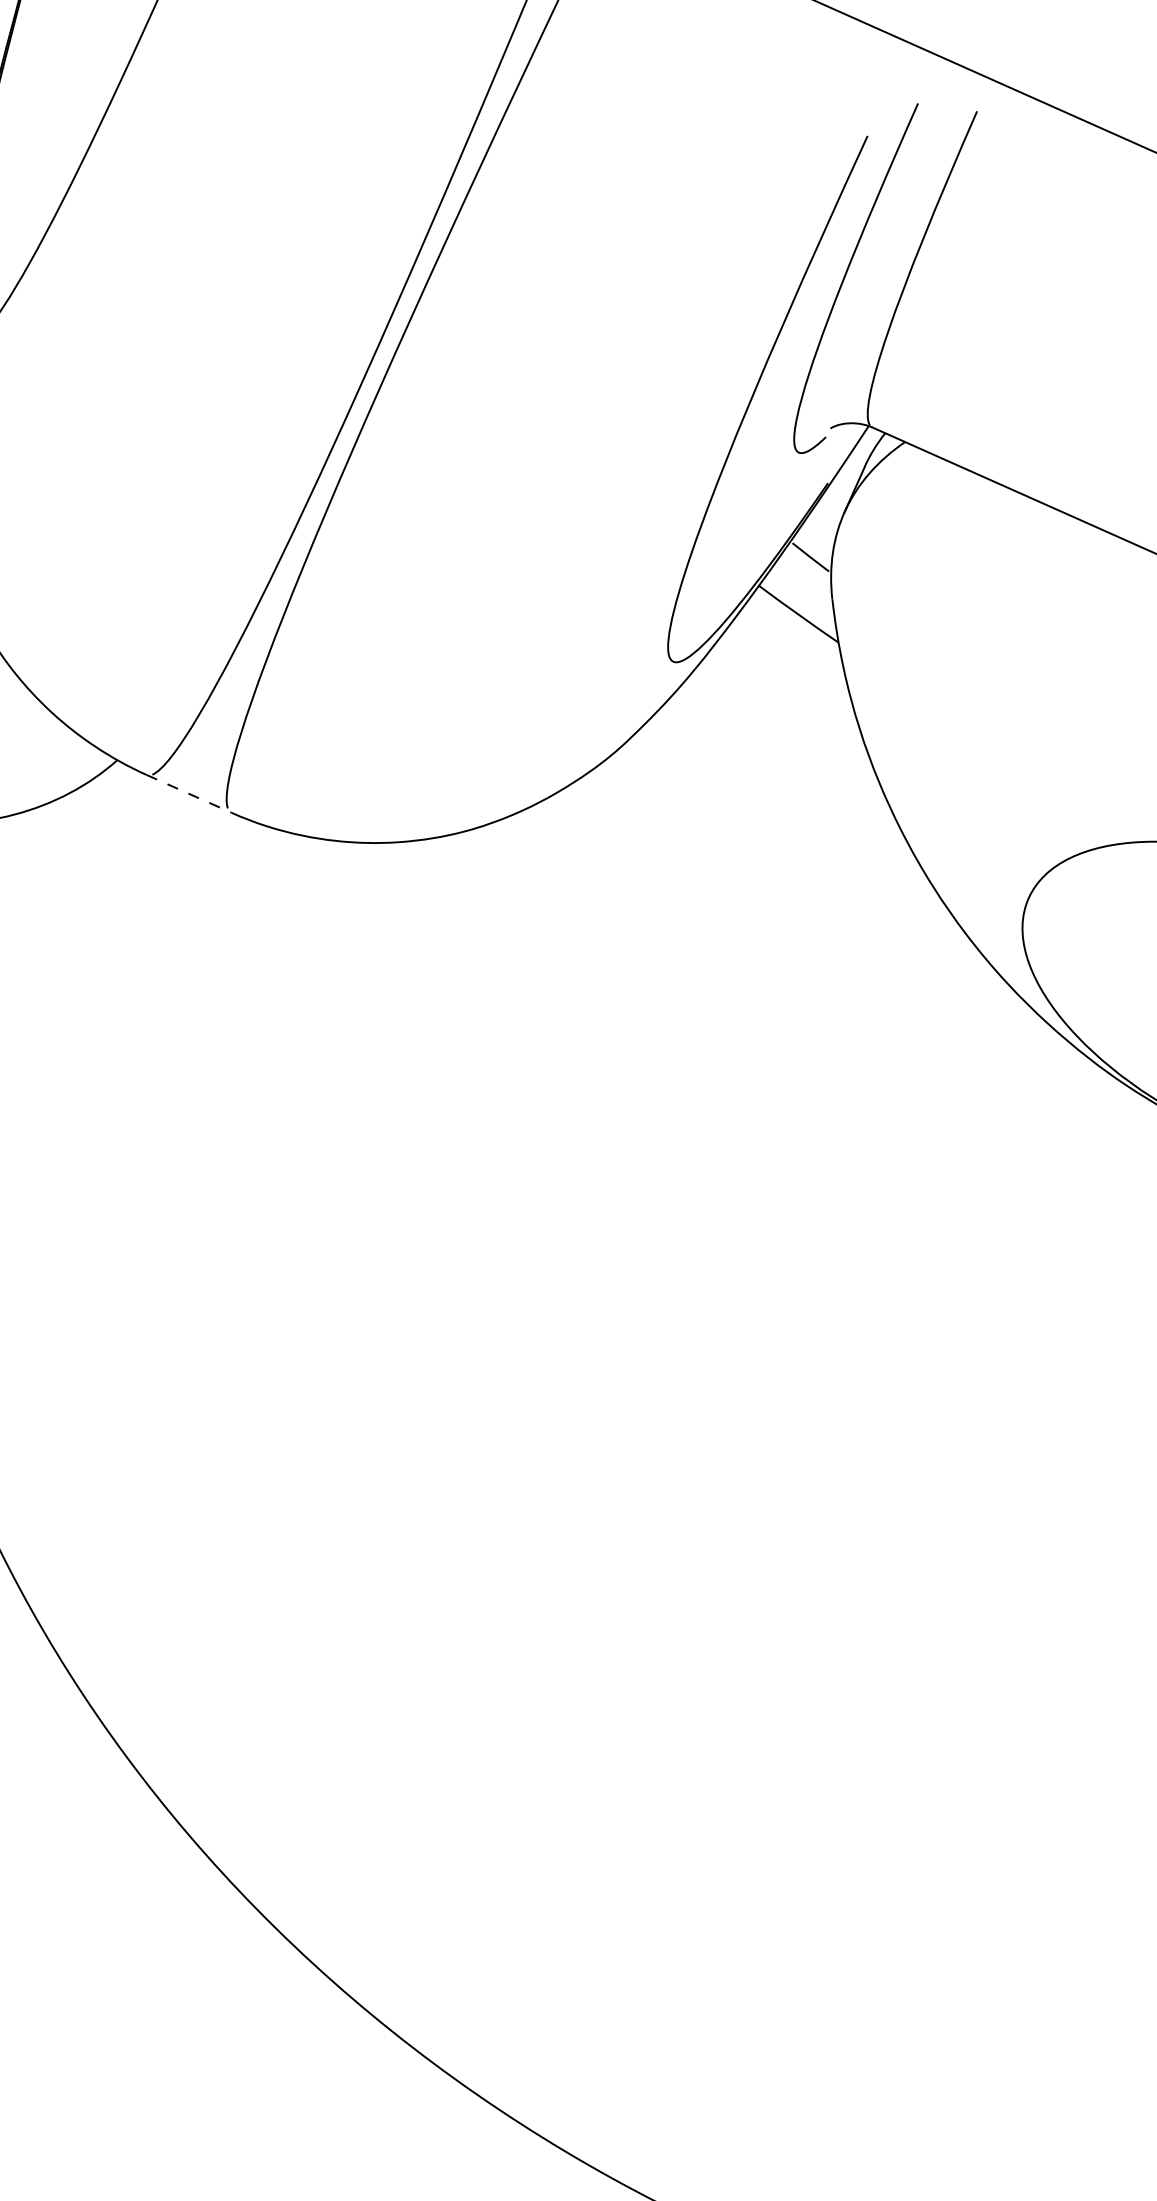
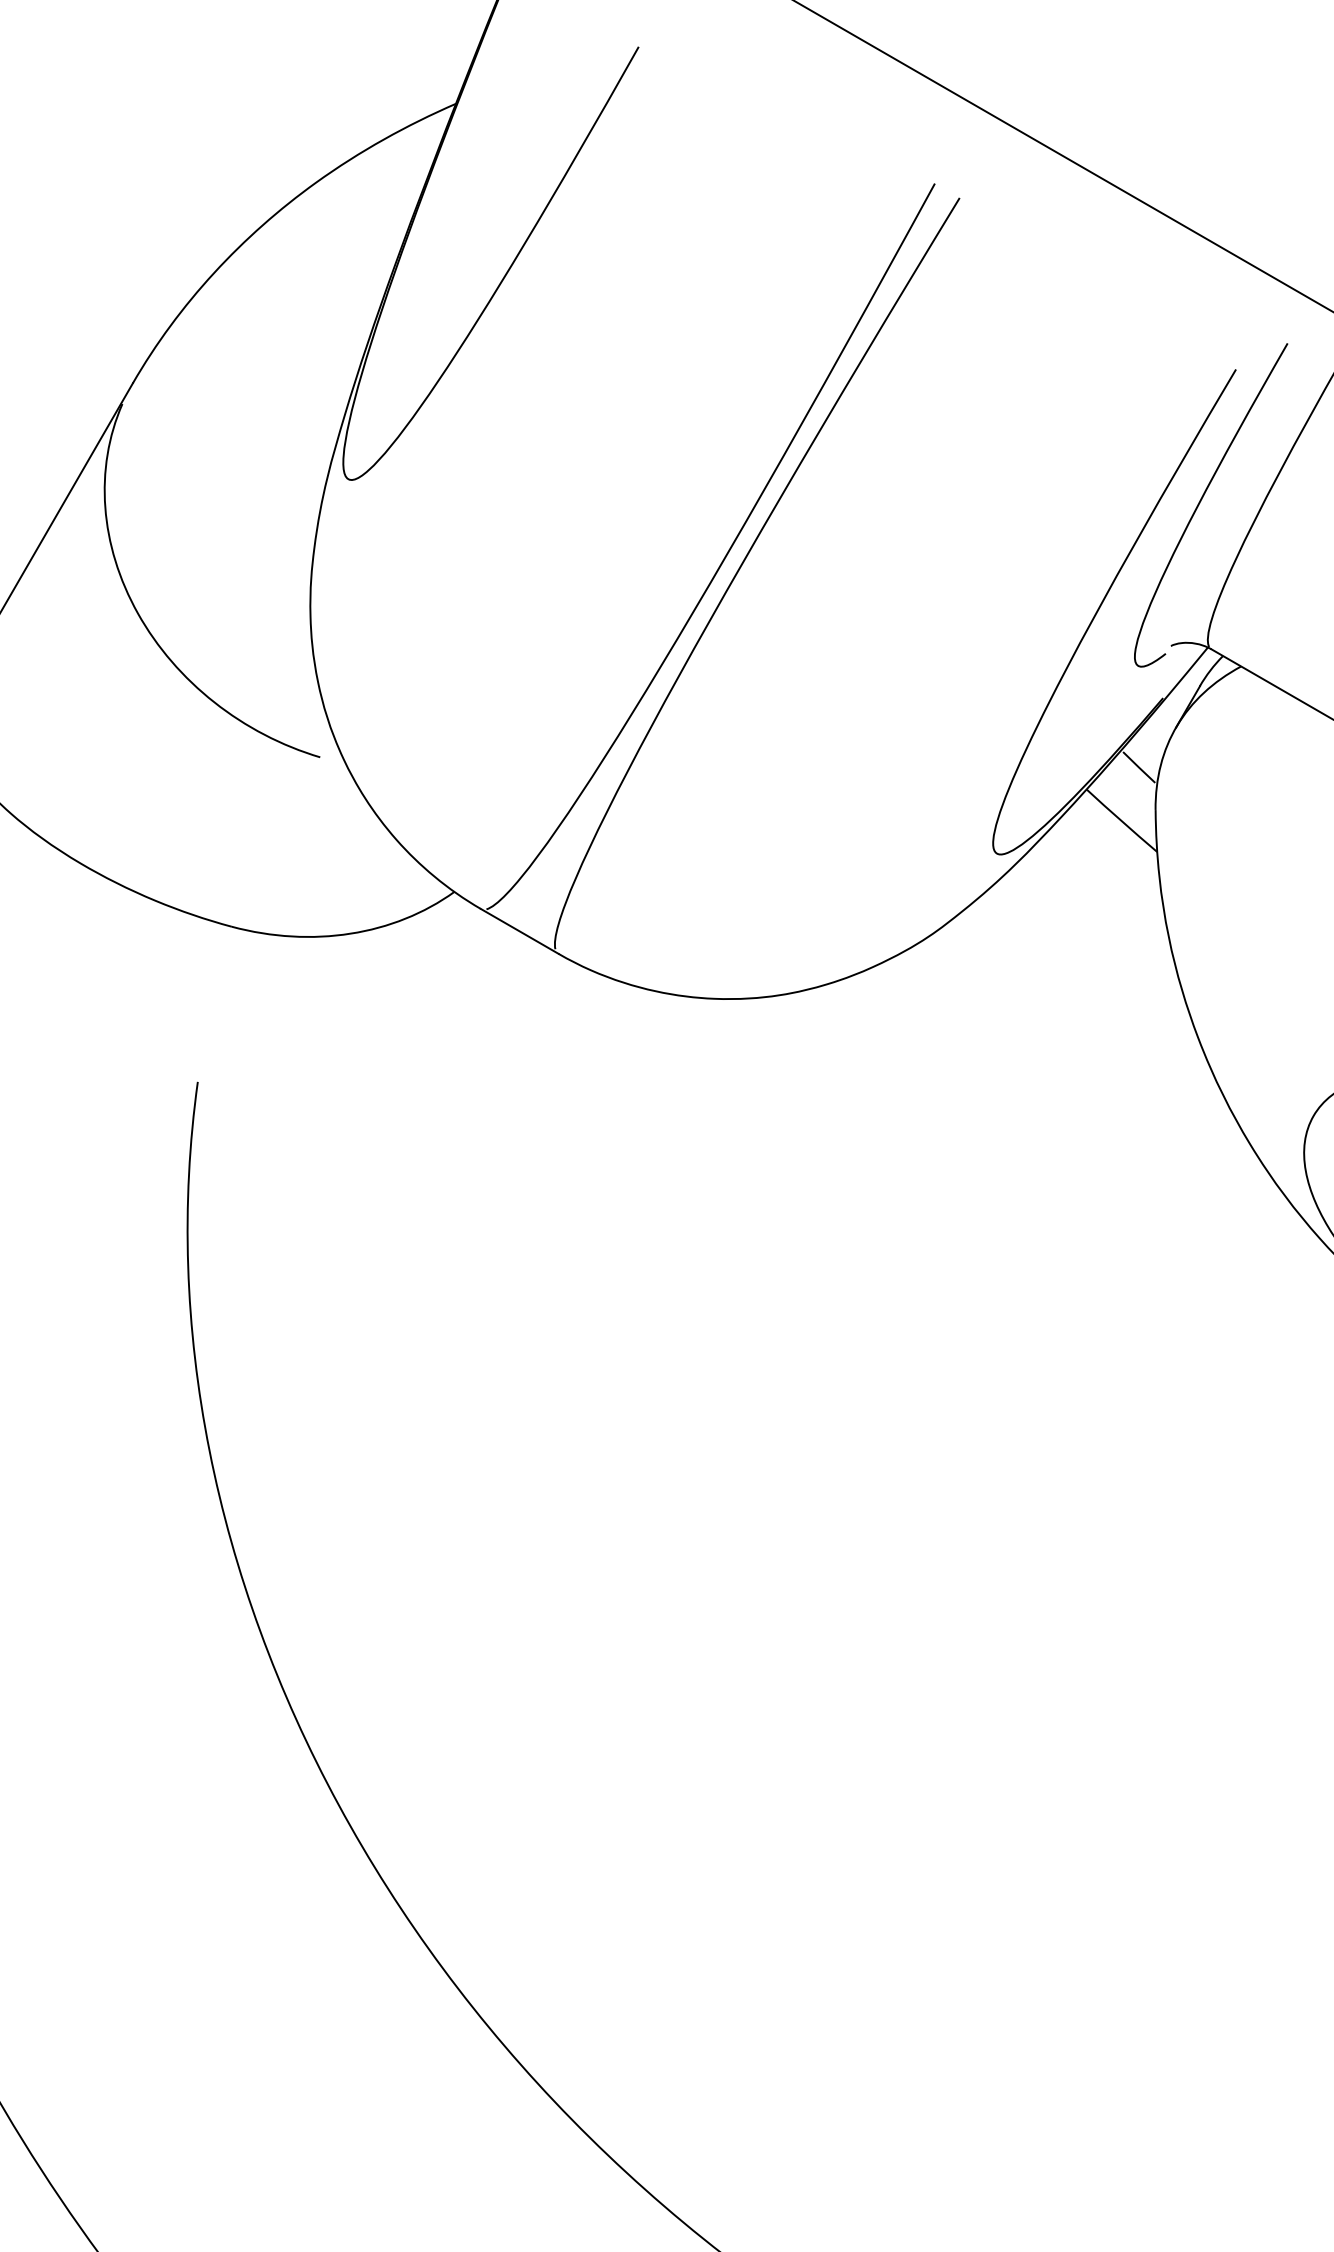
line: (188, 793) -> (519, 931), dashed -> solid

